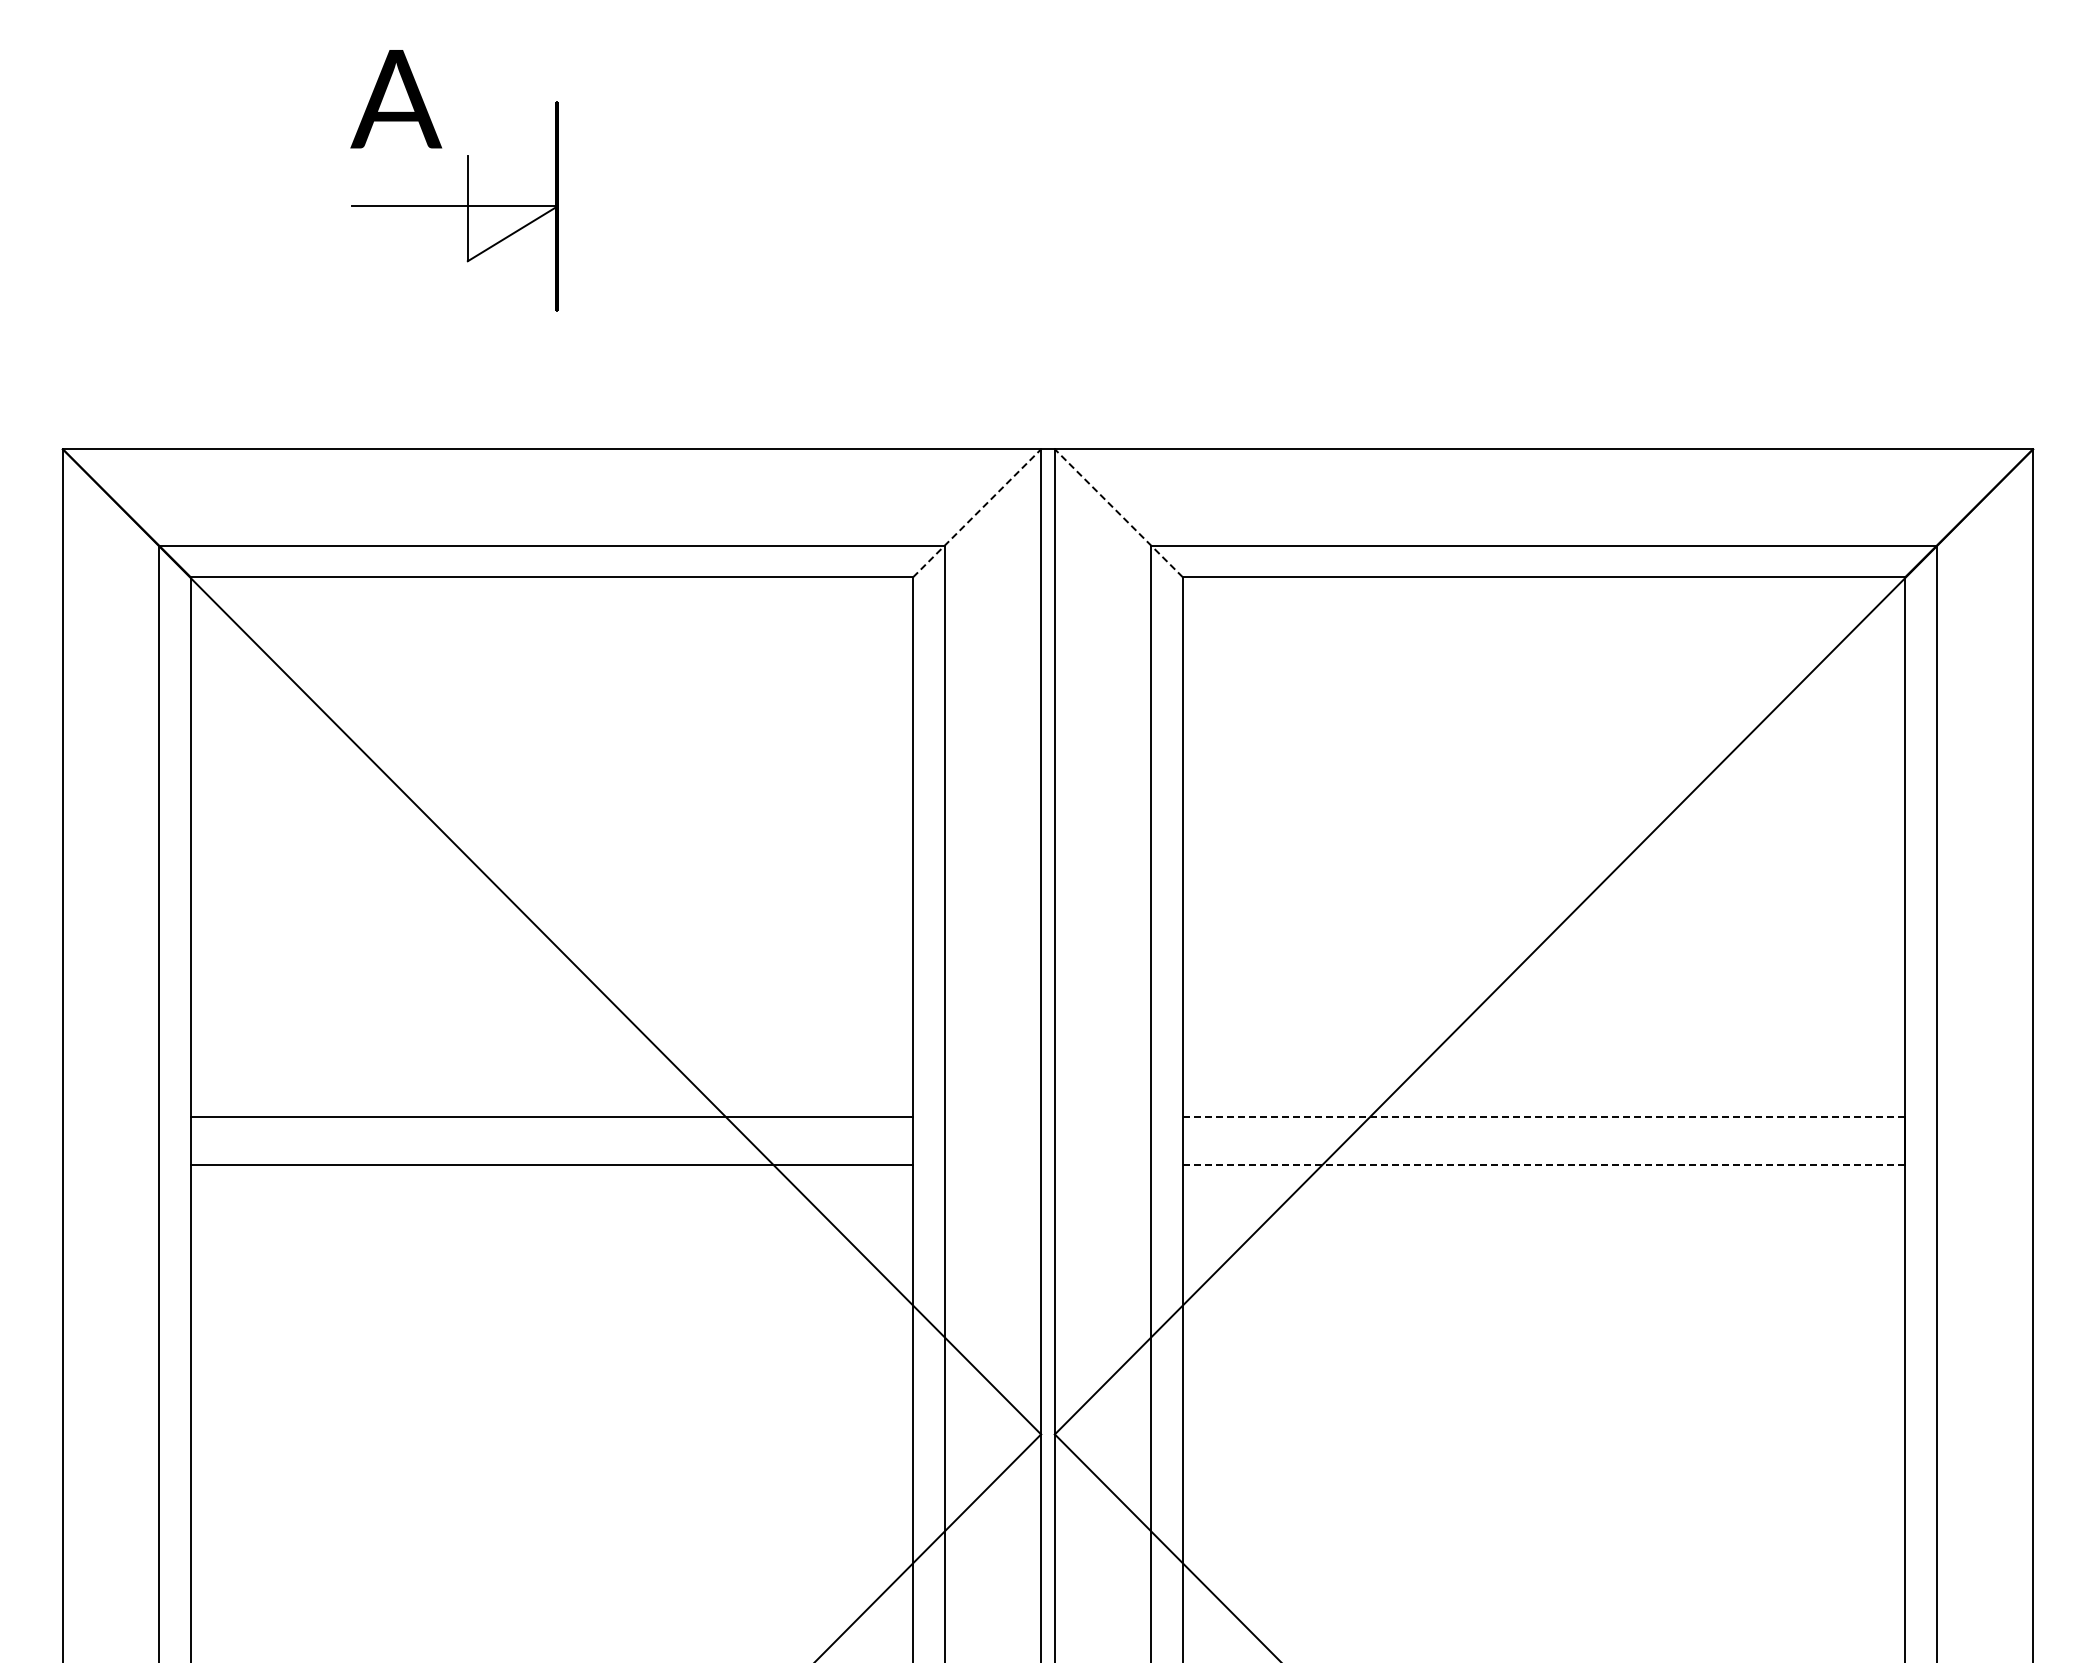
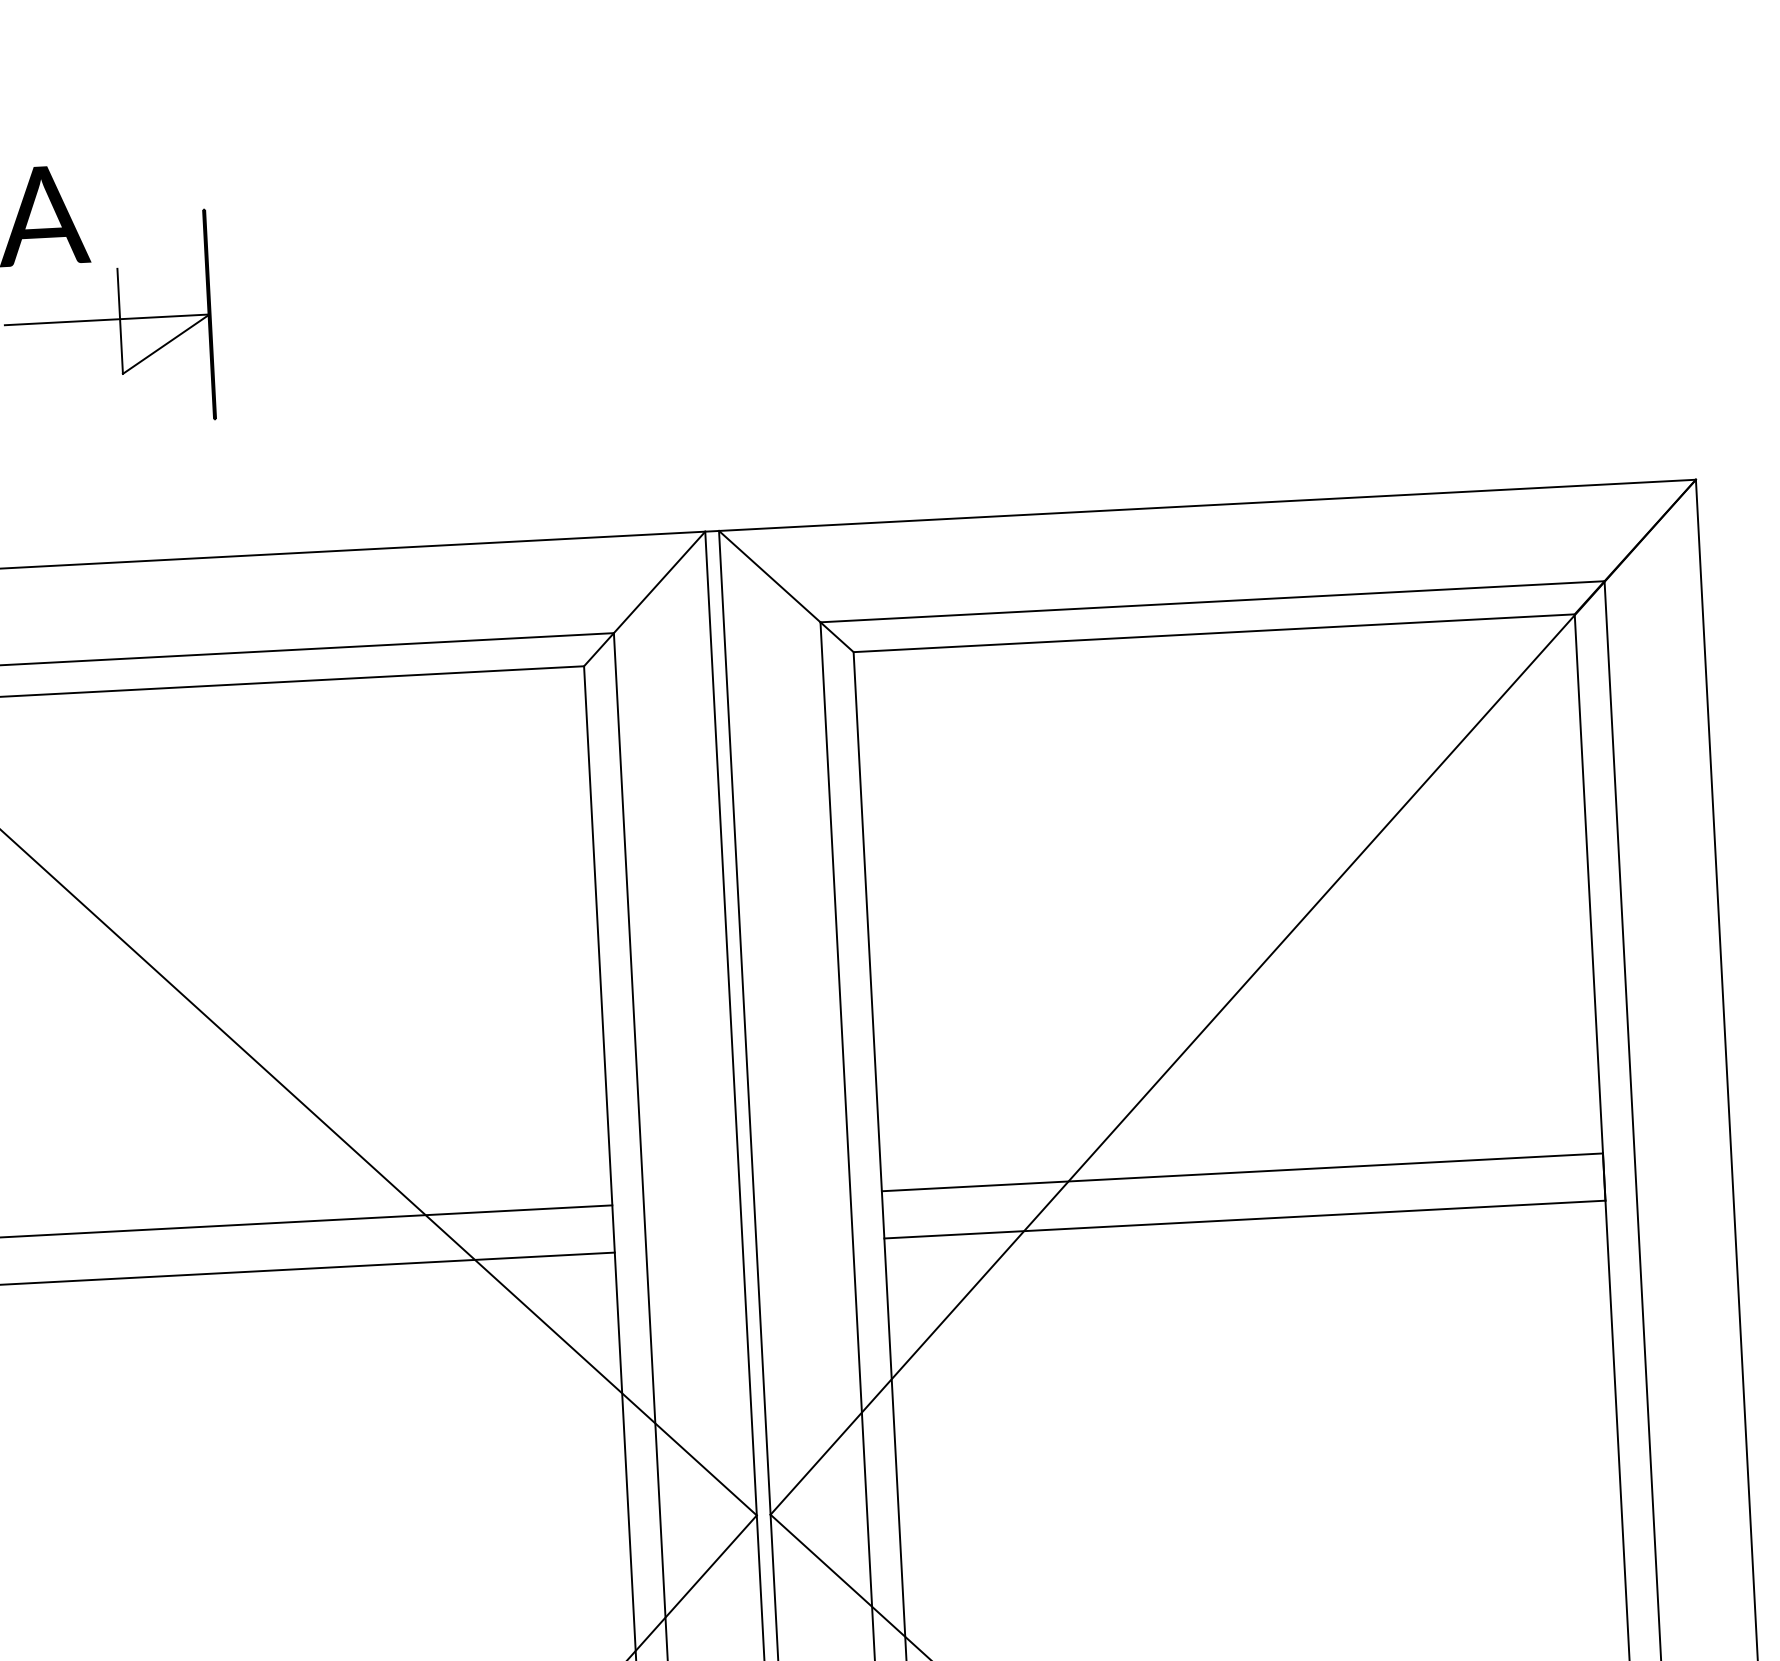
line: (977, 513) -> (645, 599), dashed -> solid
line: (1118, 513) -> (785, 591), dashed -> solid
line: (1544, 1117) -> (1242, 1172), dashed -> solid
line: (1544, 1164) -> (1245, 1219), dashed -> solid

